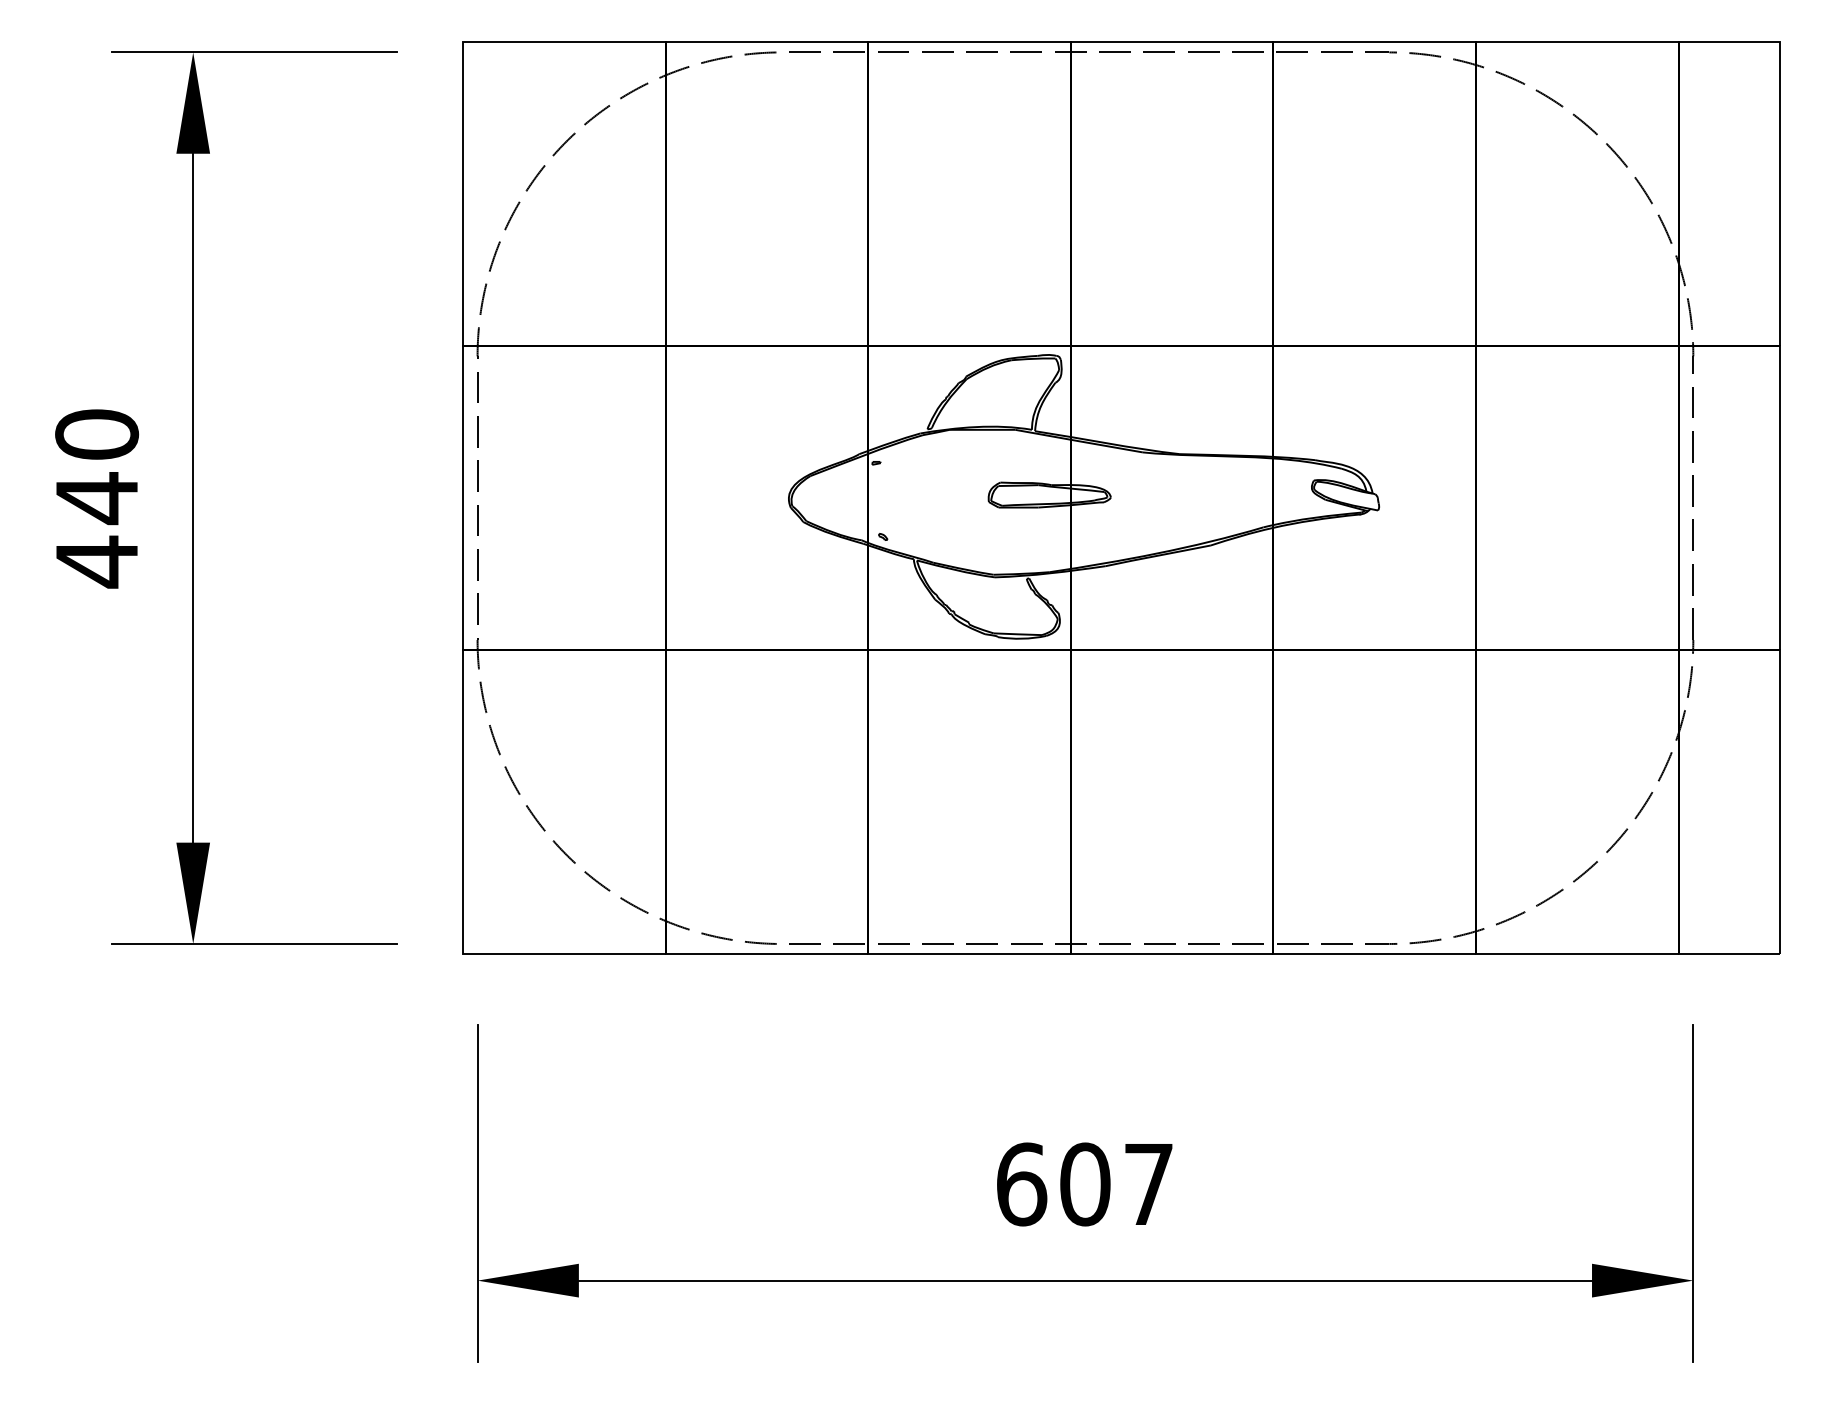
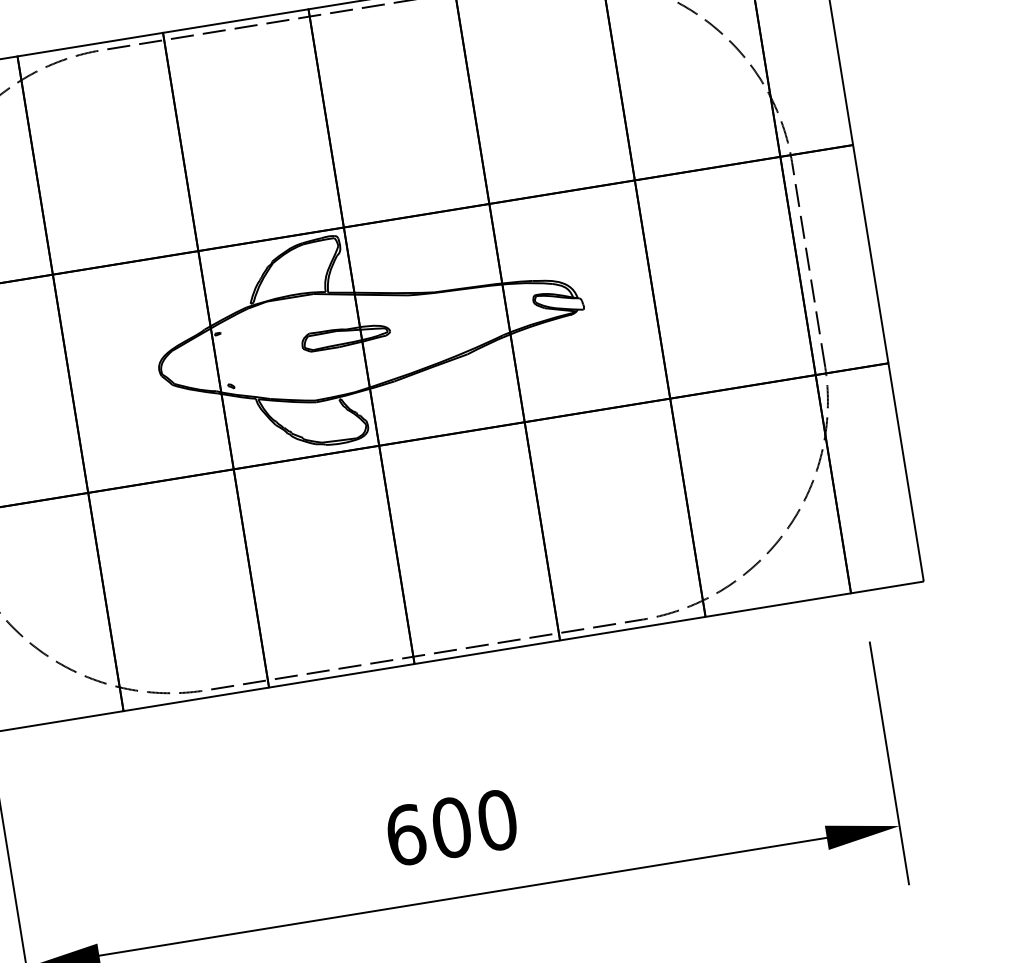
text: (1148, 1184) -> (497, 820), 607 -> 600

